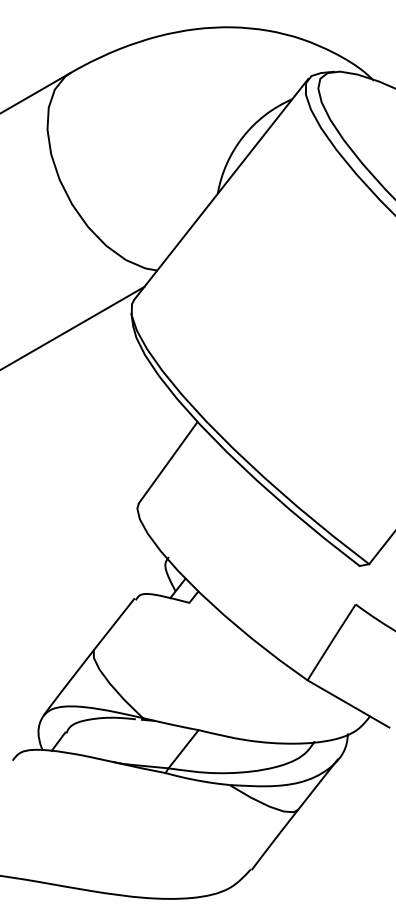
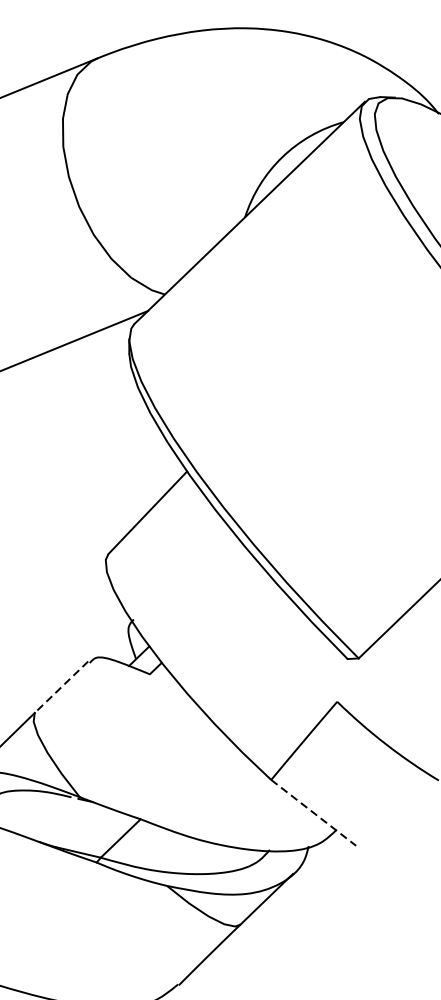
line: (113, 624) -> (60, 686), solid -> dashed
line: (348, 704) -> (313, 813), solid -> dashed

